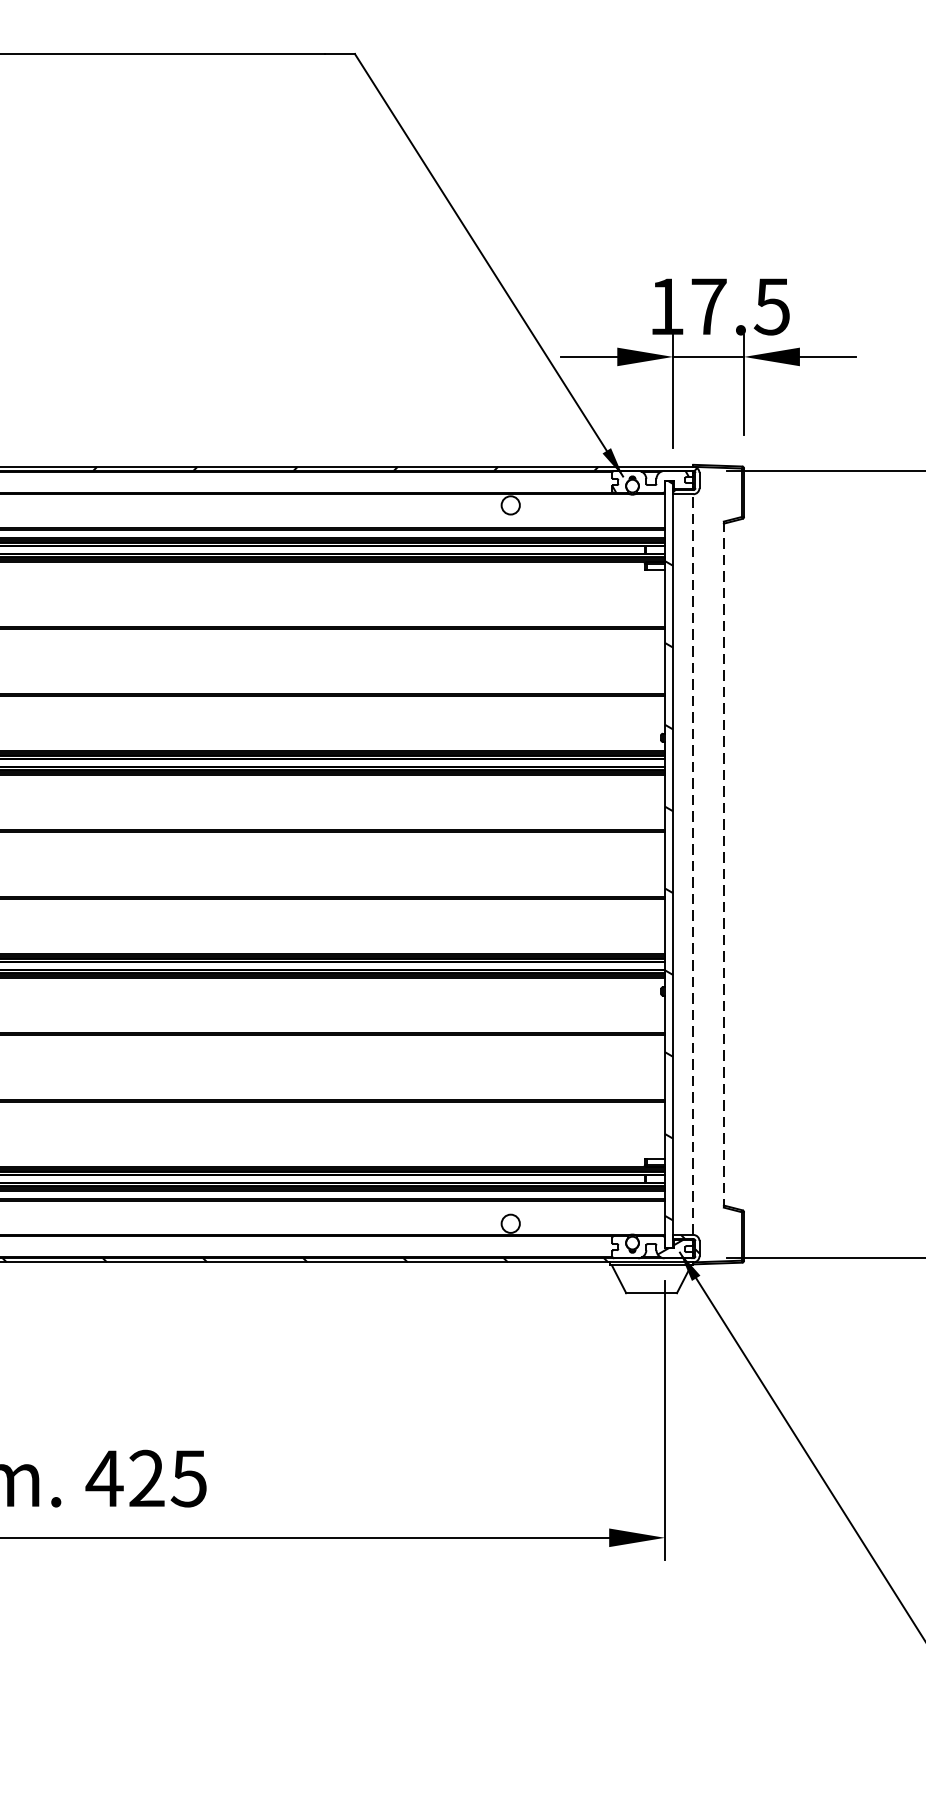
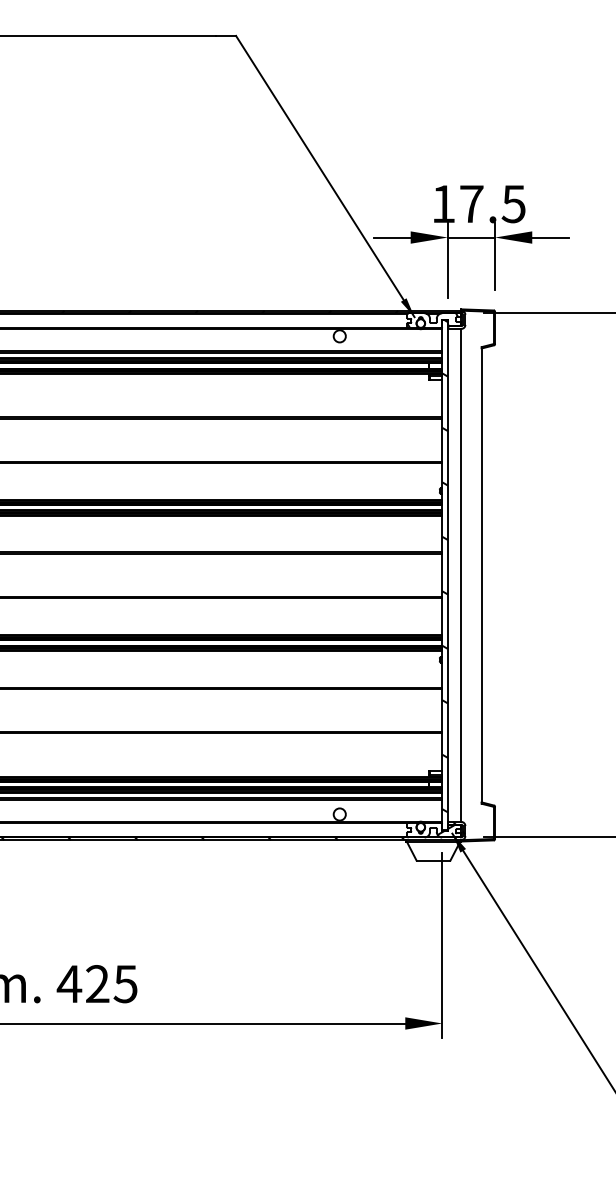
line: (693, 863) -> (461, 574), dashed -> solid
line: (723, 864) -> (481, 575), dashed -> solid

